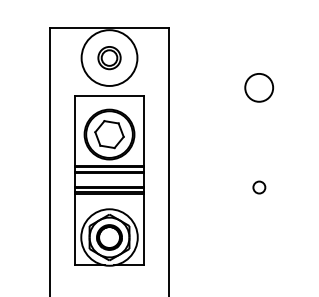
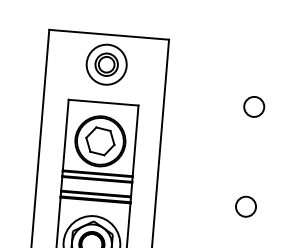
circle: (109, 58) -> (106, 65), size x0.71
circle: (259, 87) -> (254, 106), size x0.71
circle: (259, 187) -> (246, 206), size x1.67

